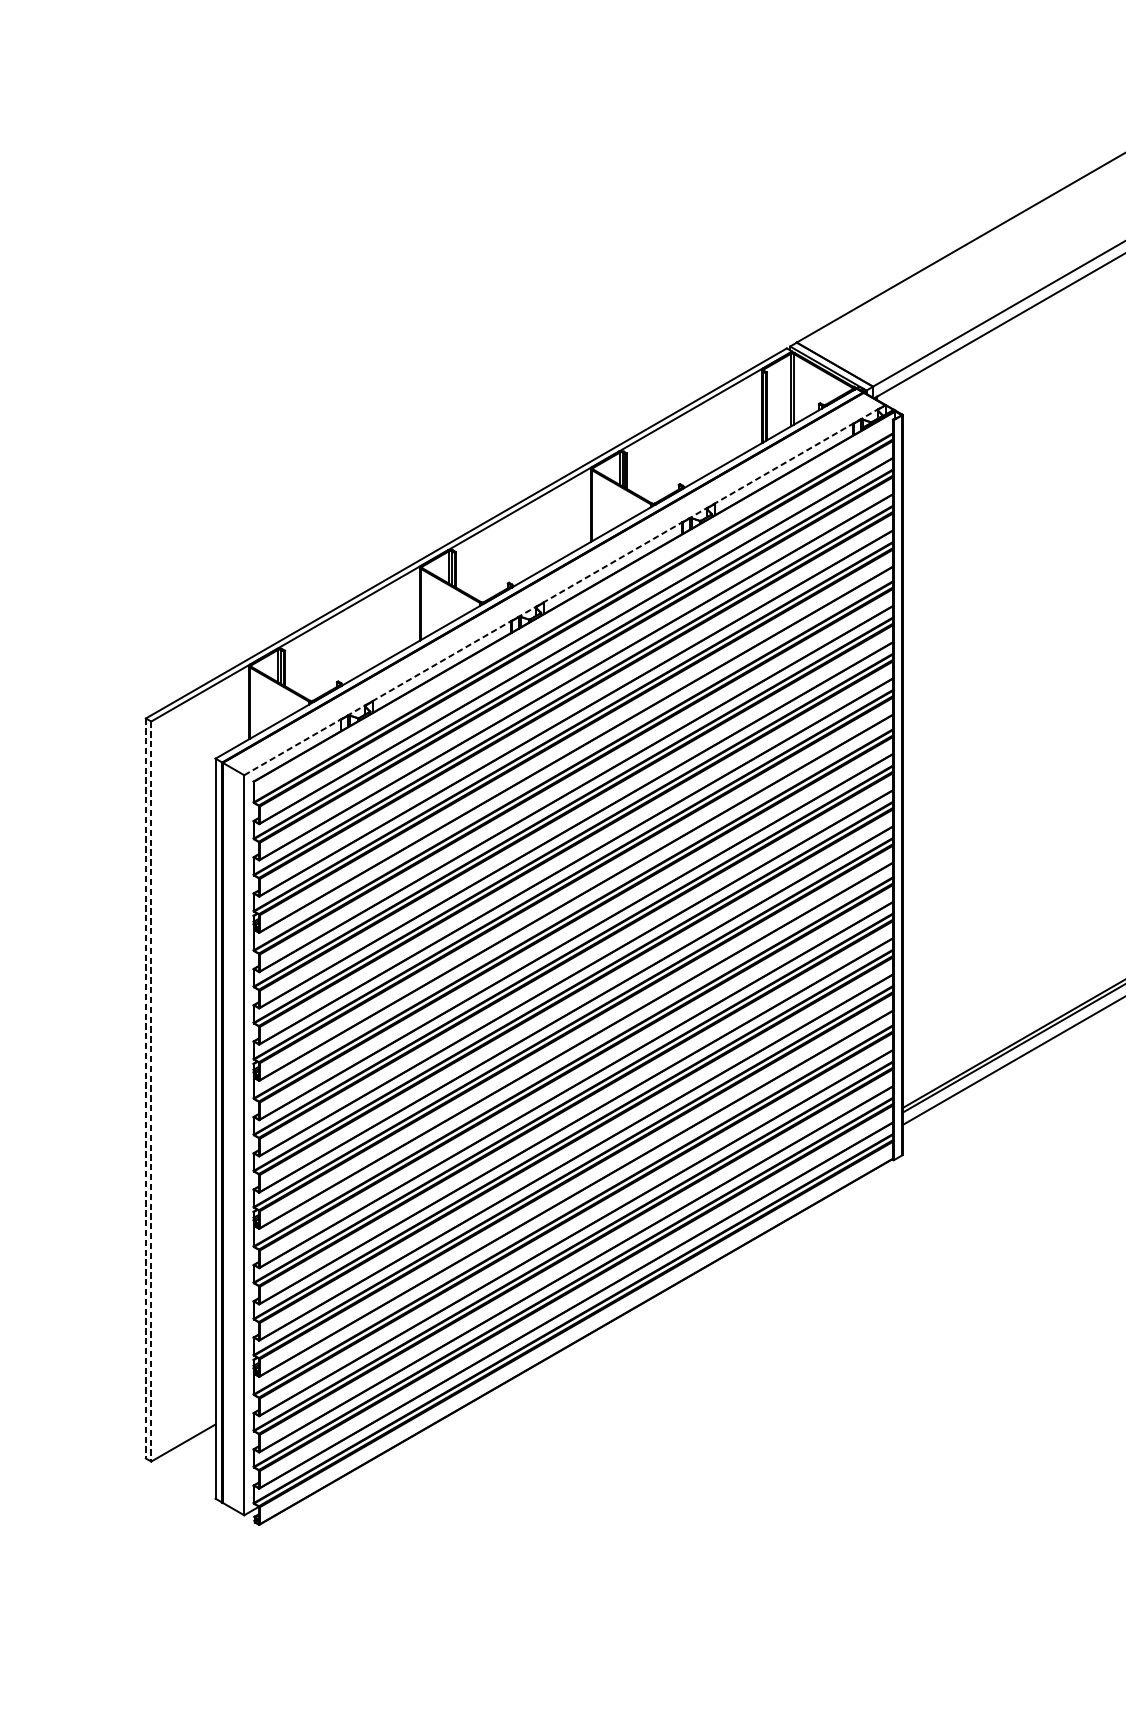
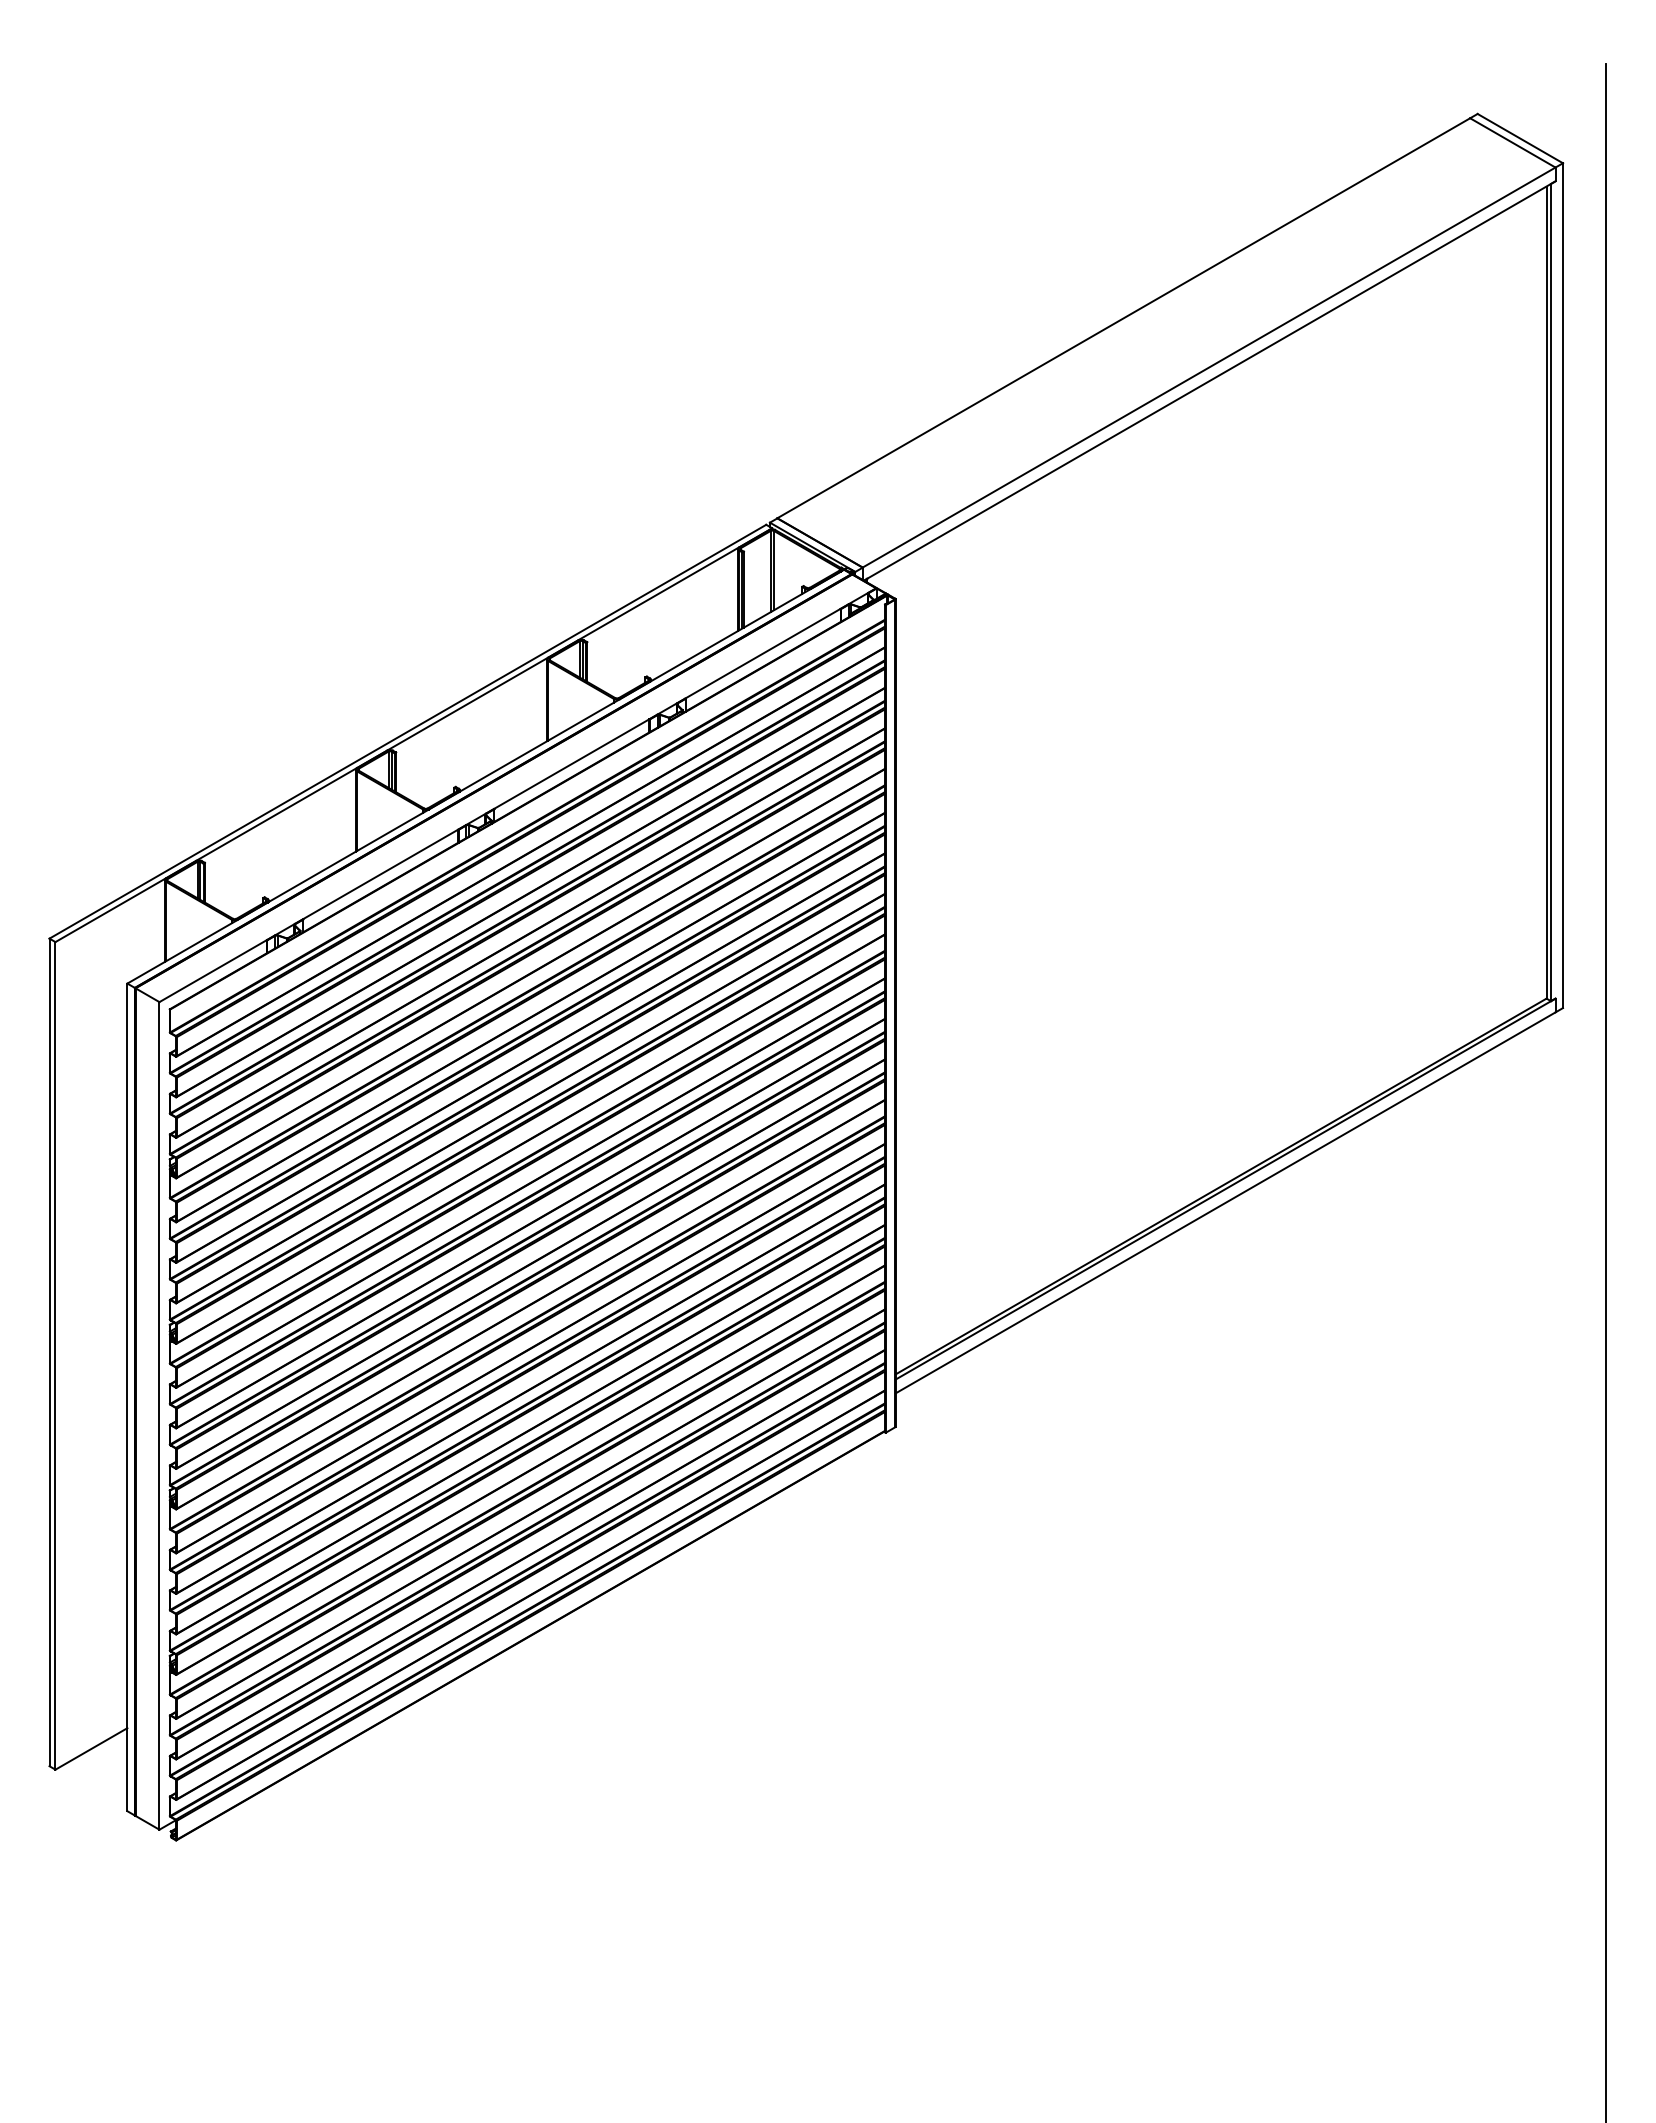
line: (564, 590) -> (517, 795), dashed -> solid
line: (145, 1088) -> (49, 1352), dashed -> solid
line: (151, 1091) -> (55, 1355), dashed -> solid

